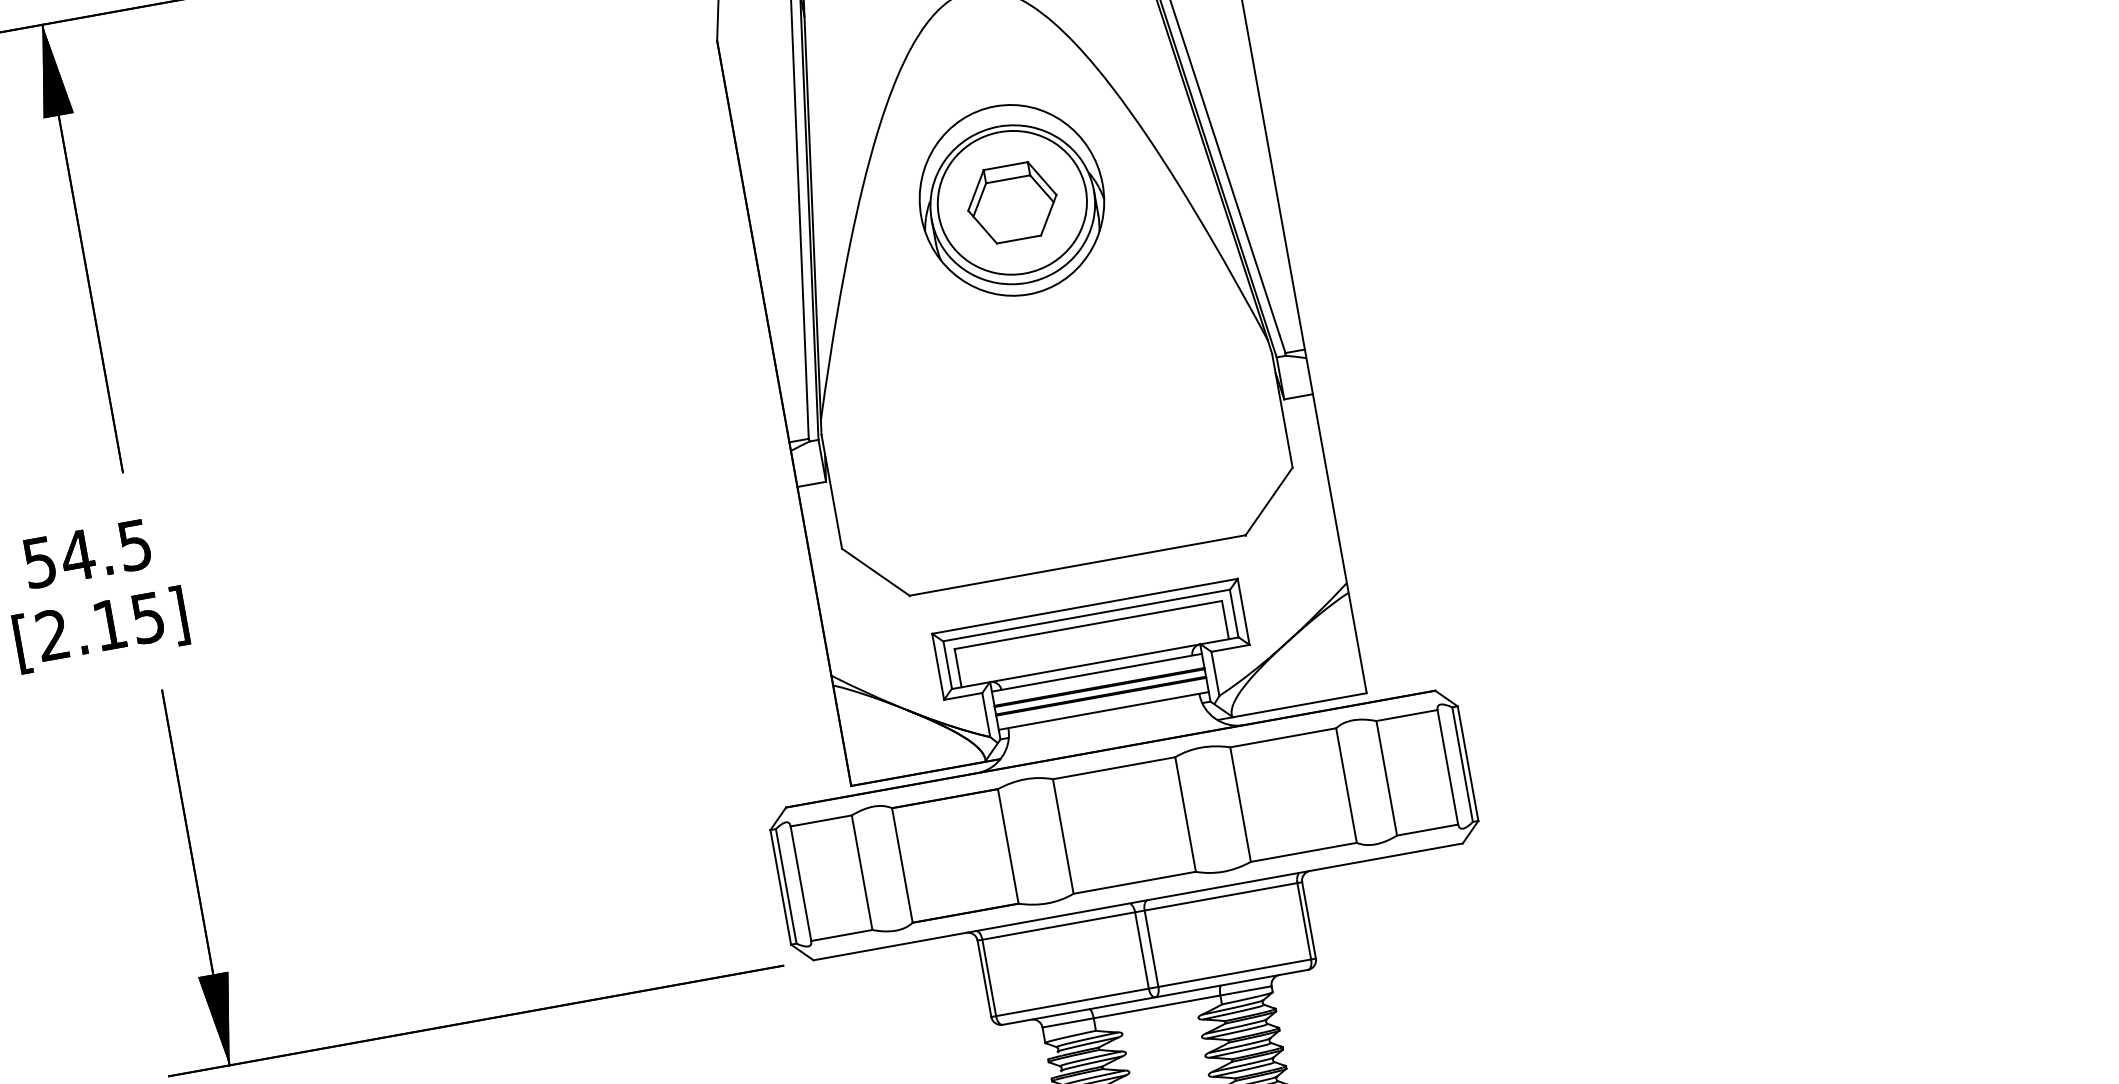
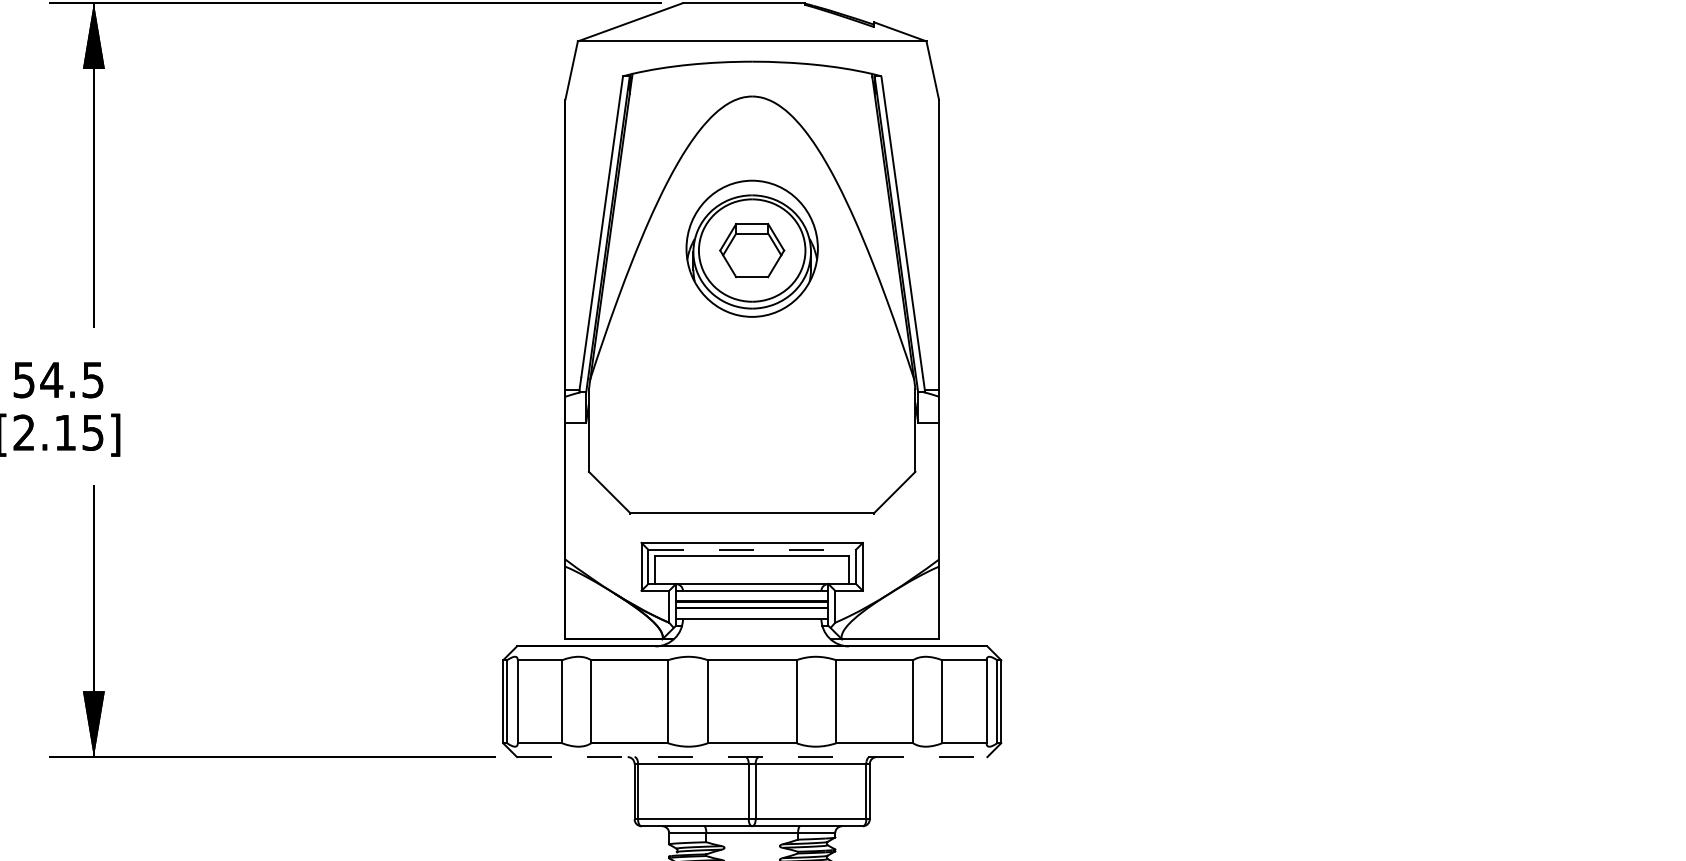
line: (1087, 615) -> (752, 549), solid -> dashed
line: (1138, 902) -> (752, 757), solid -> dashed

